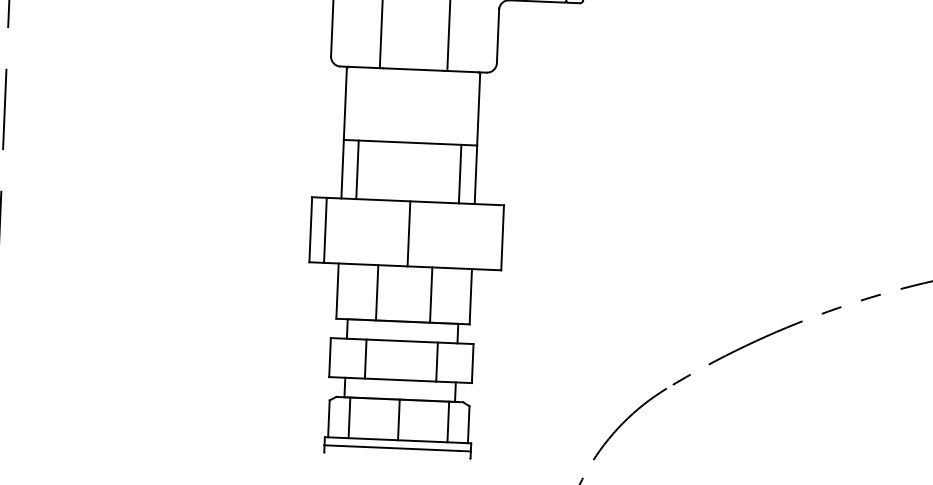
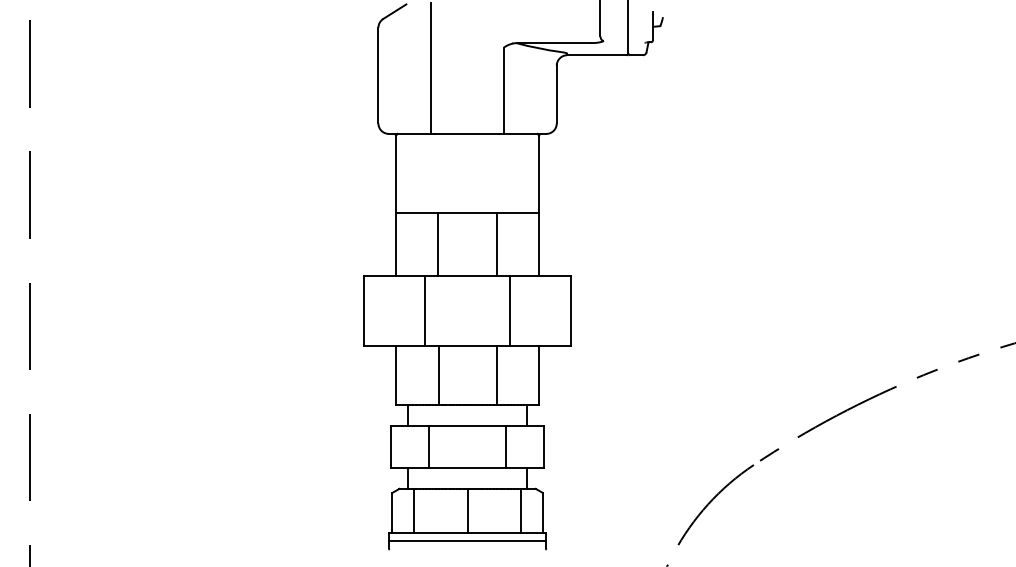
line: (357, 169) -> (437, 243), moved
line: (460, 173) -> (497, 243), moved
line: (325, 230) -> (425, 310), moved
line: (409, 233) -> (510, 310), moved

